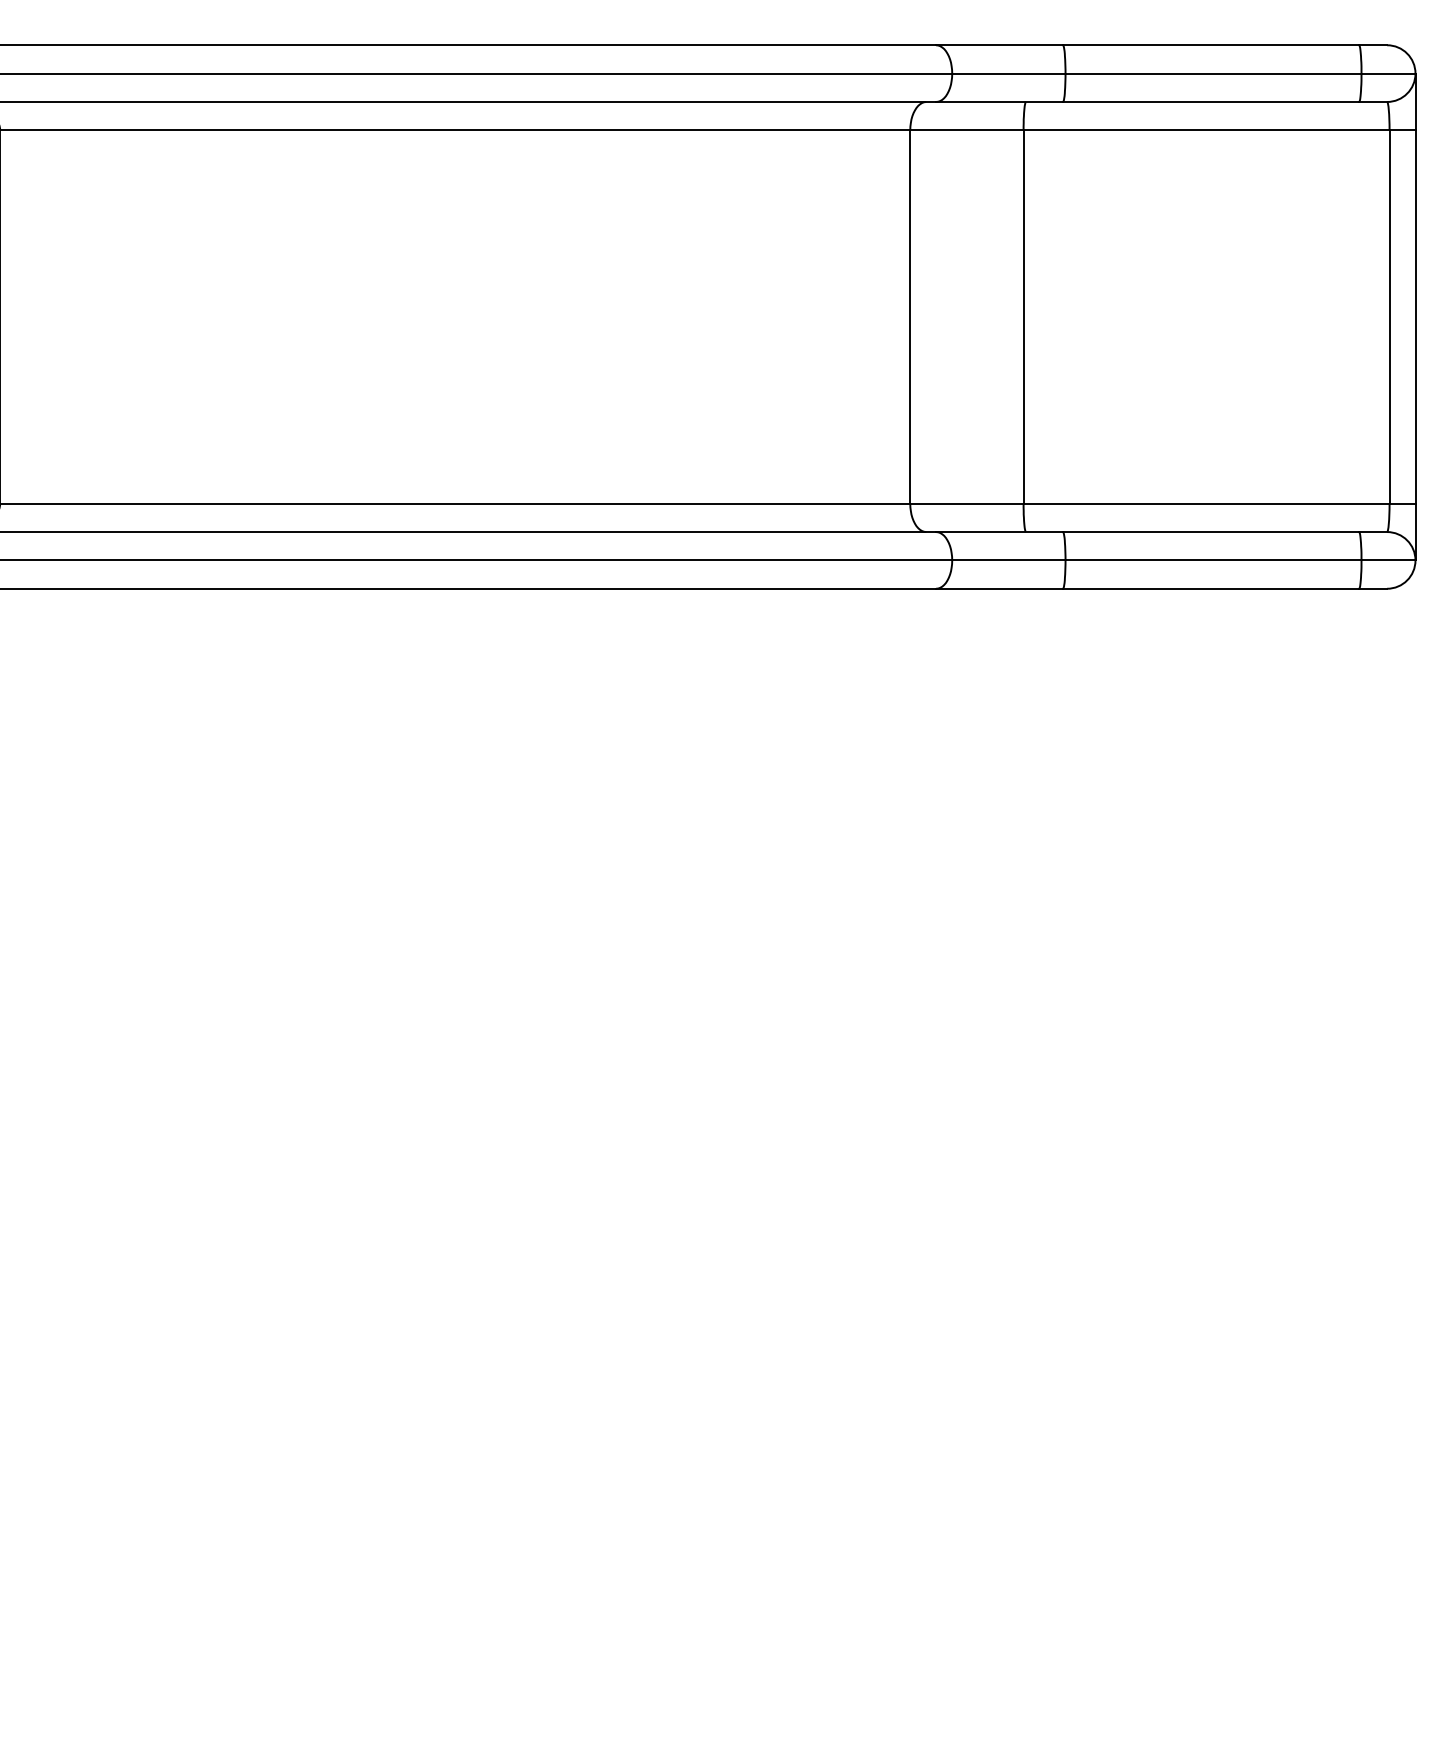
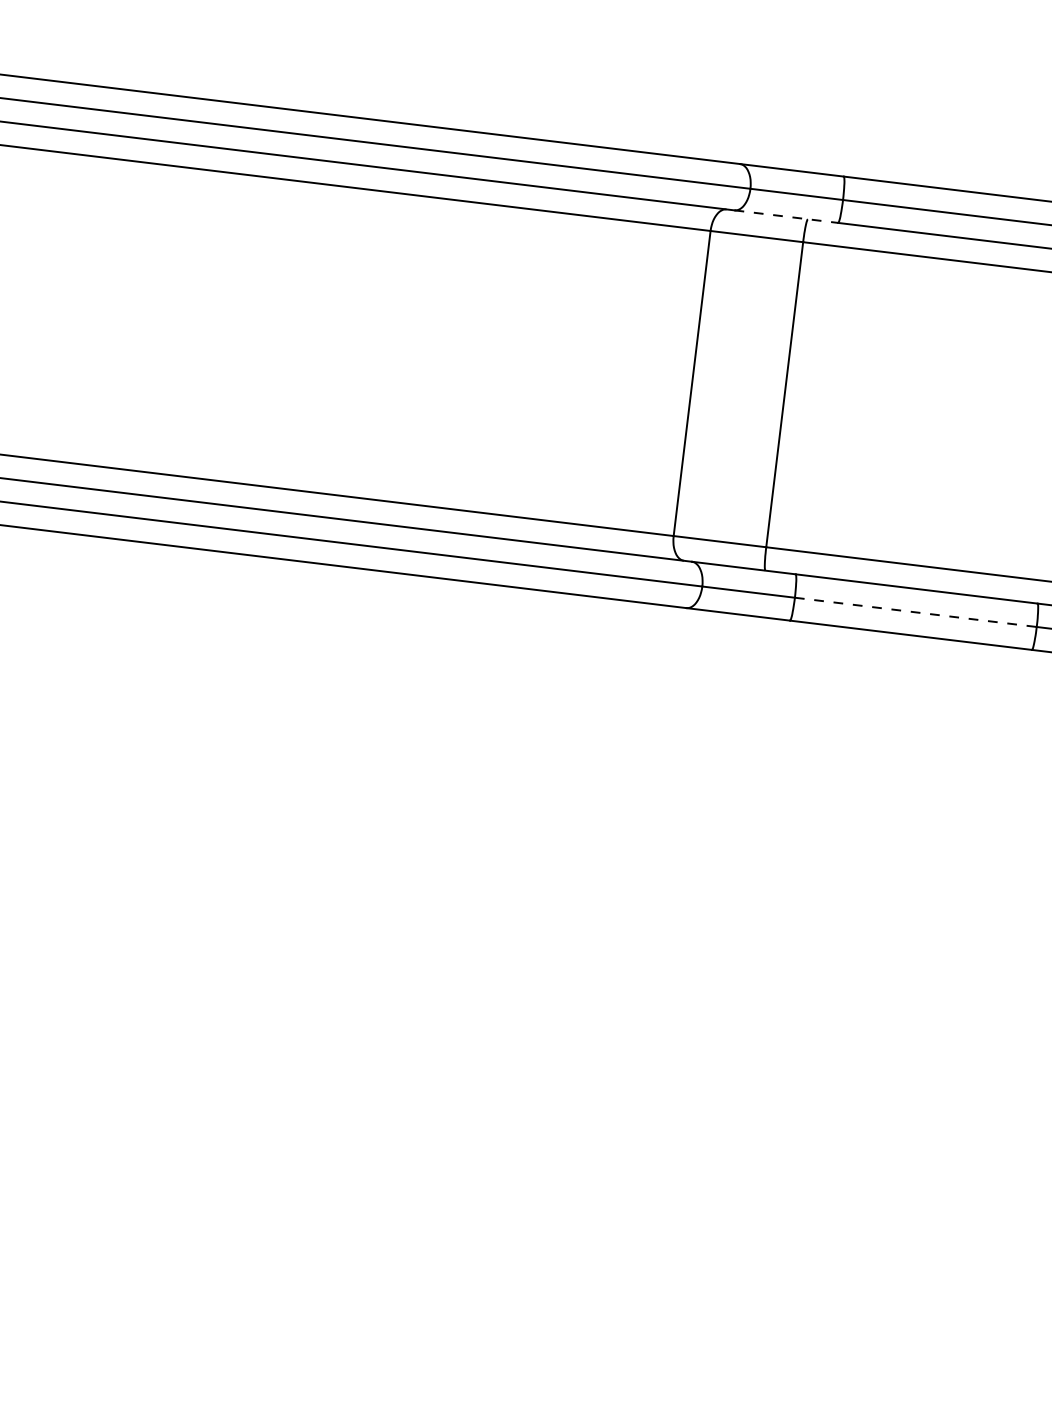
line: (1000, 101) -> (787, 216), solid -> dashed
line: (1213, 560) -> (915, 612), solid -> dashed

